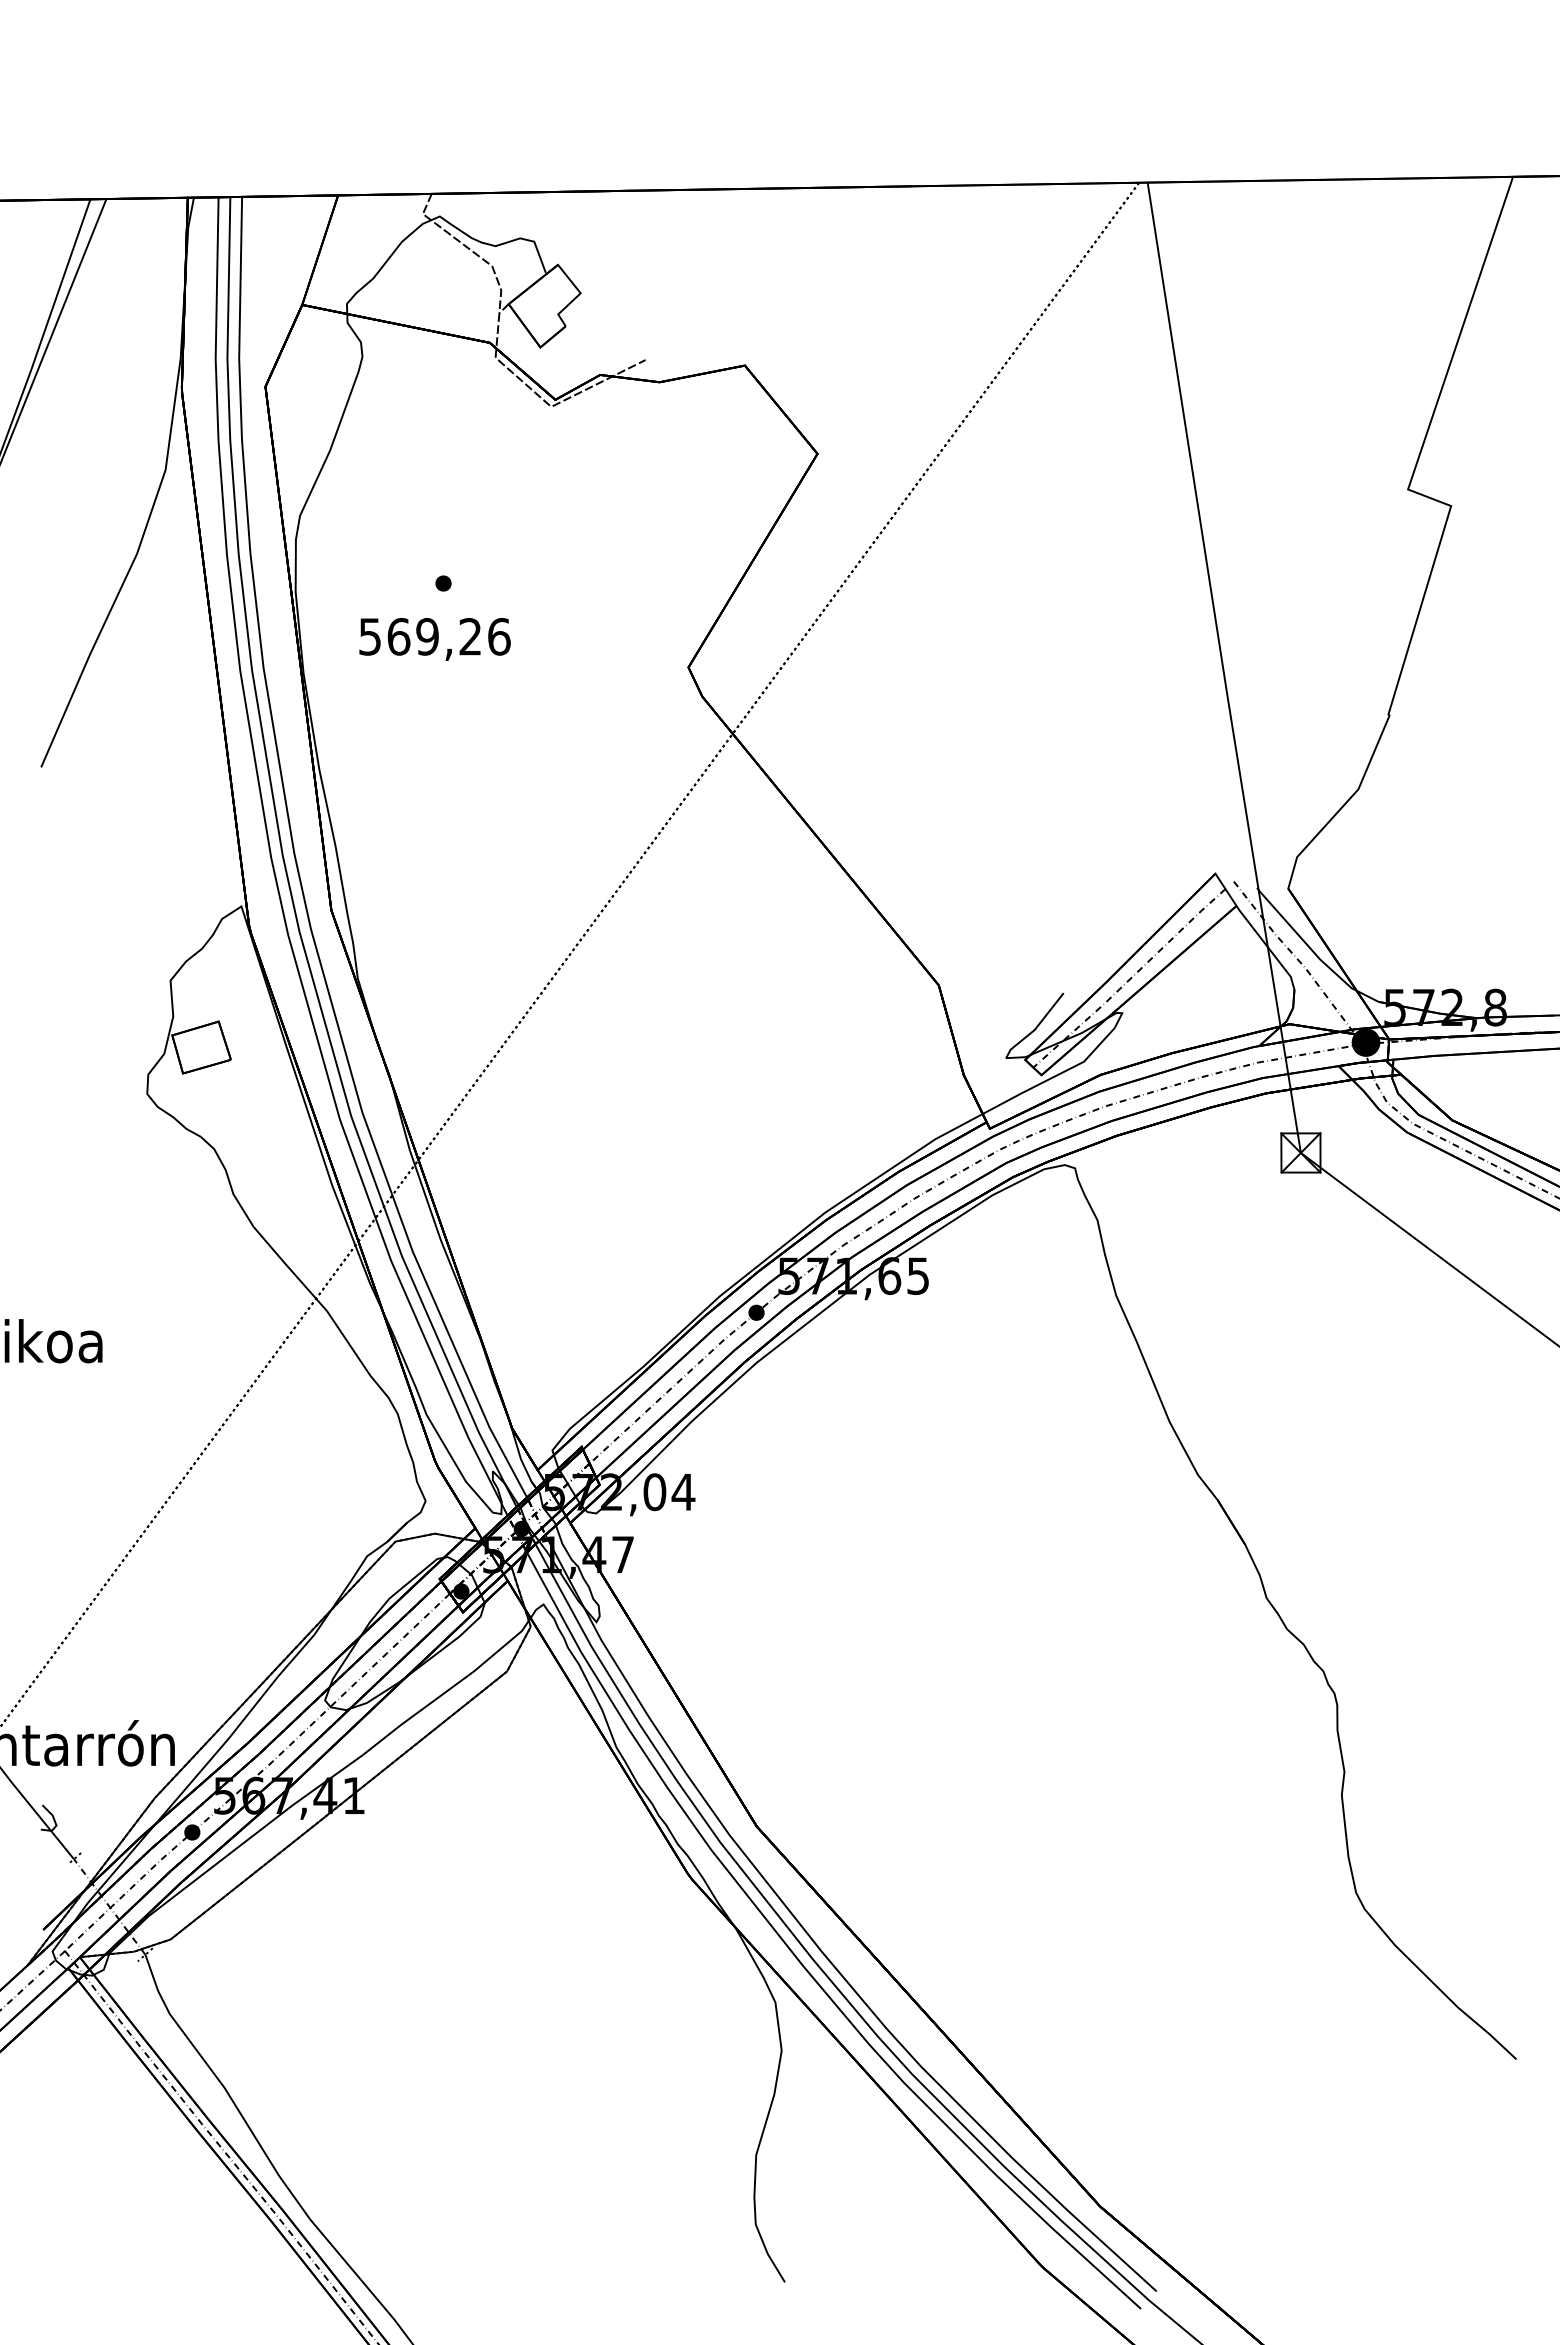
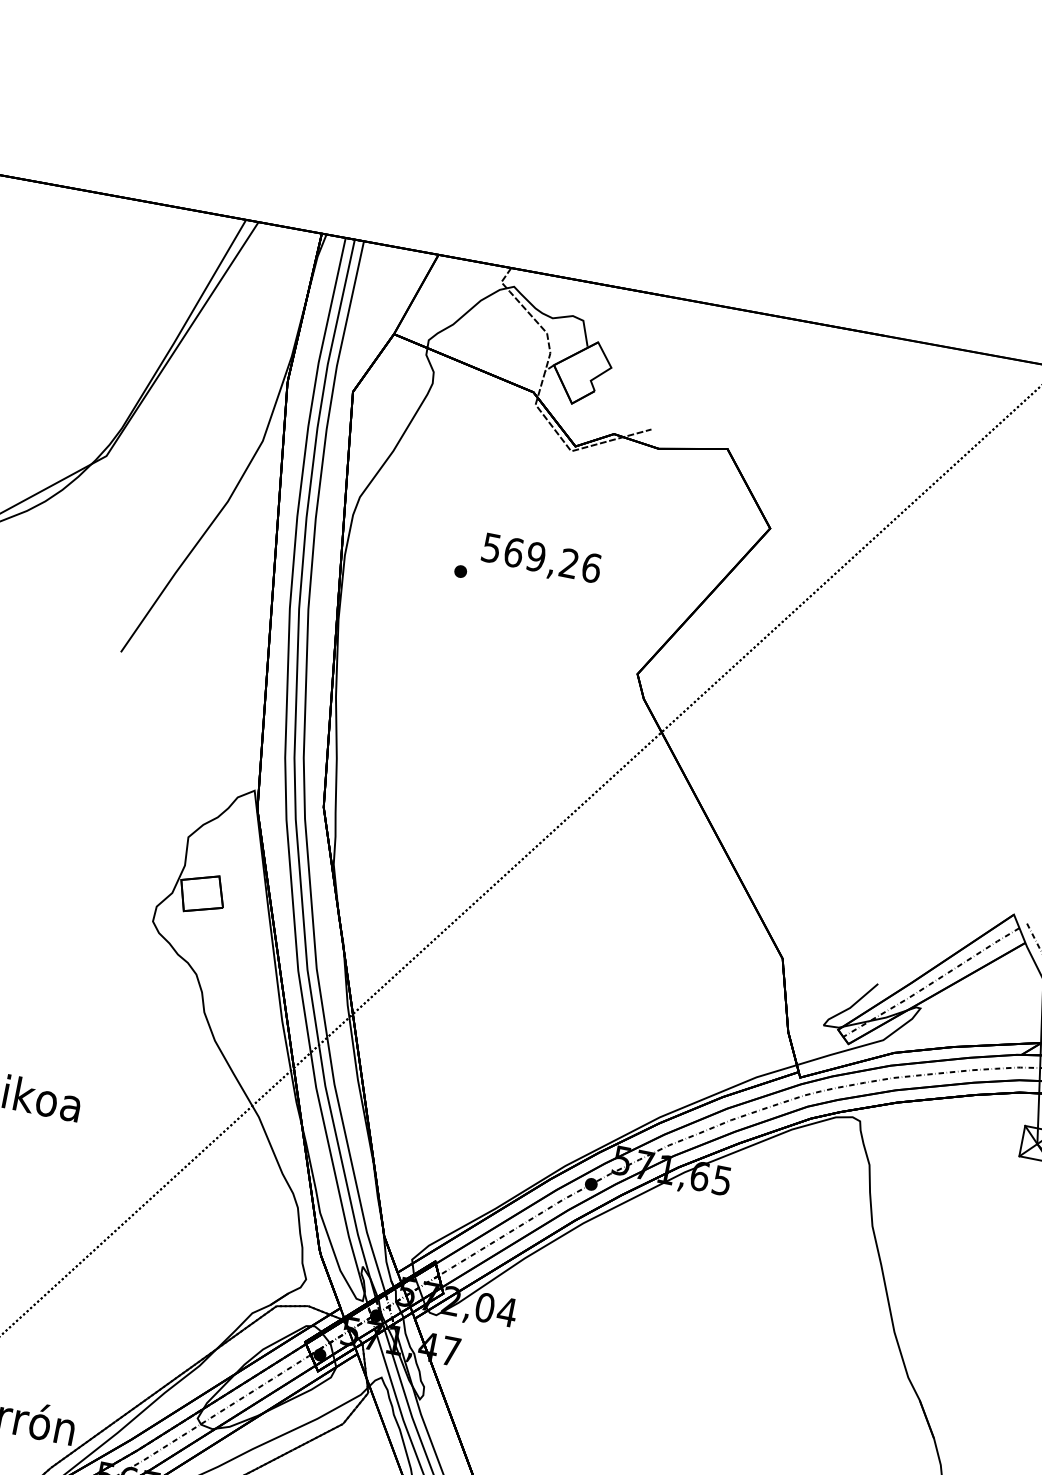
text: (434, 639) -> (541, 560), moved

